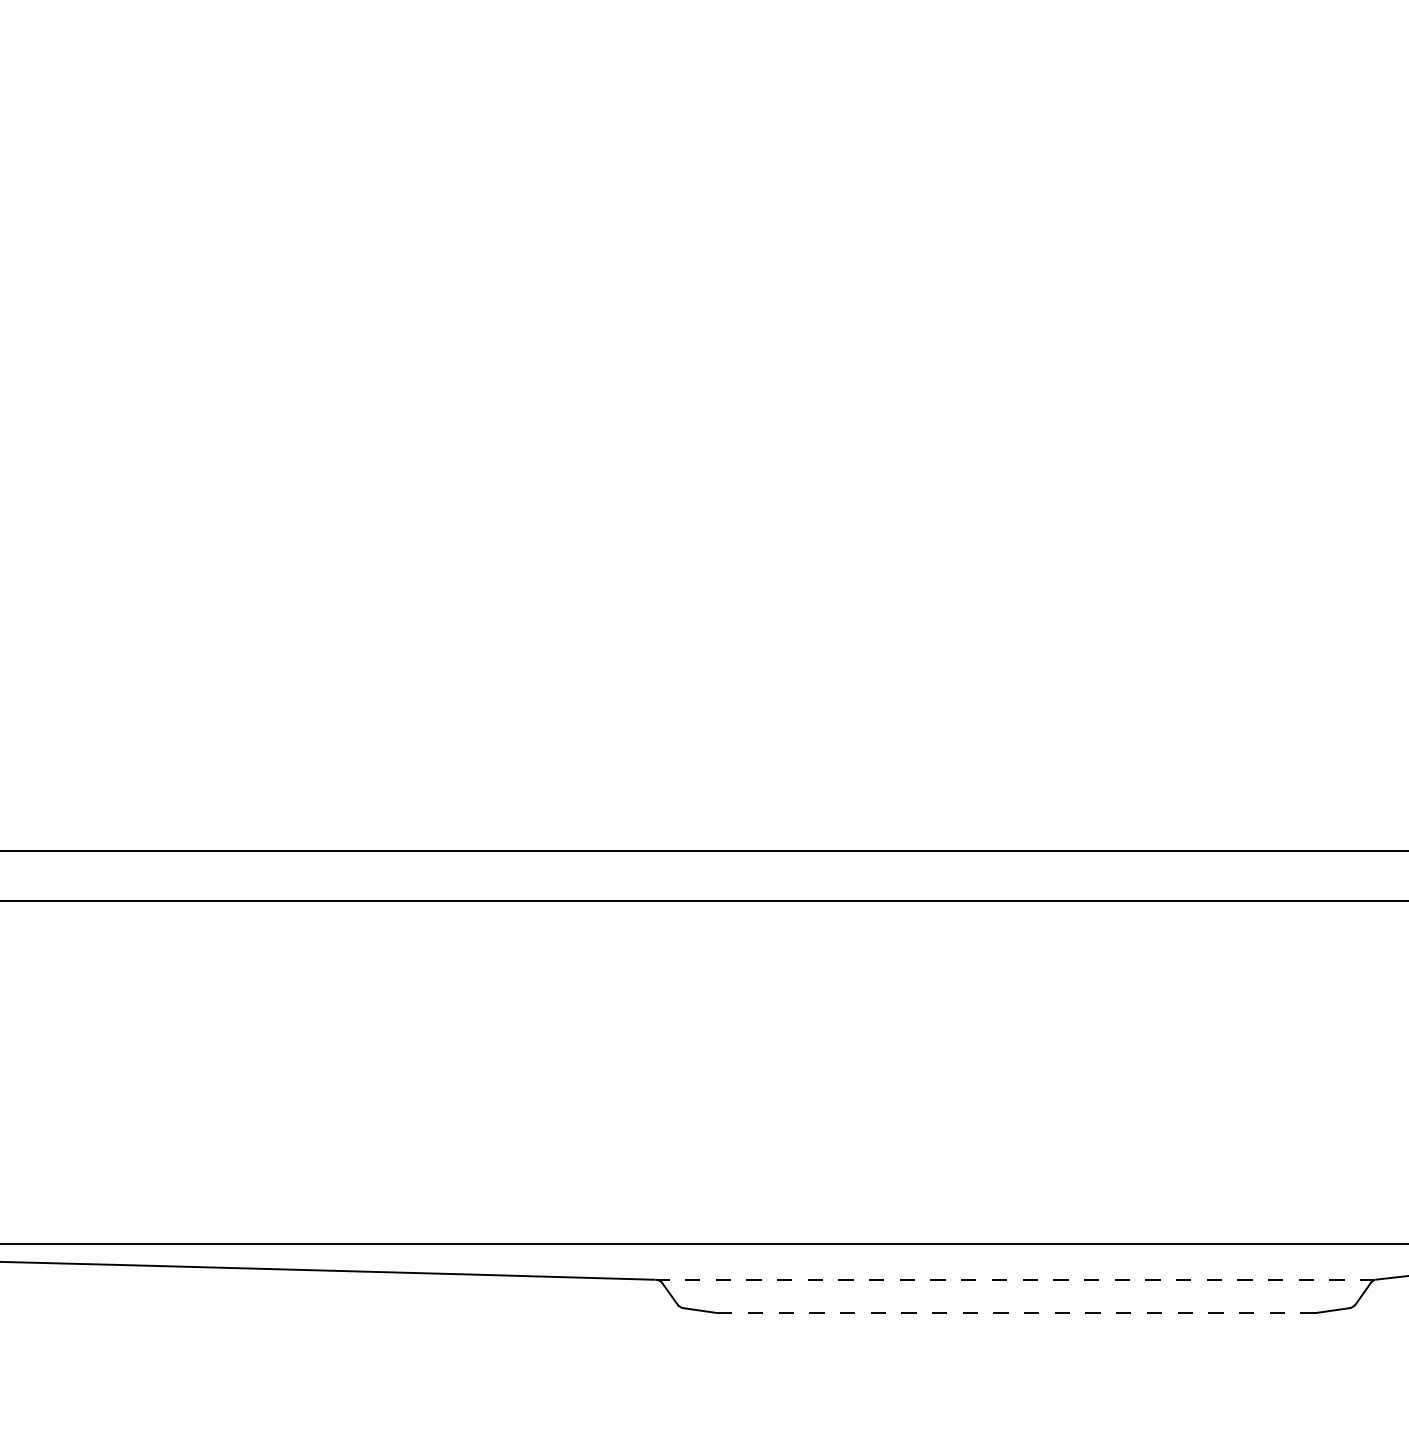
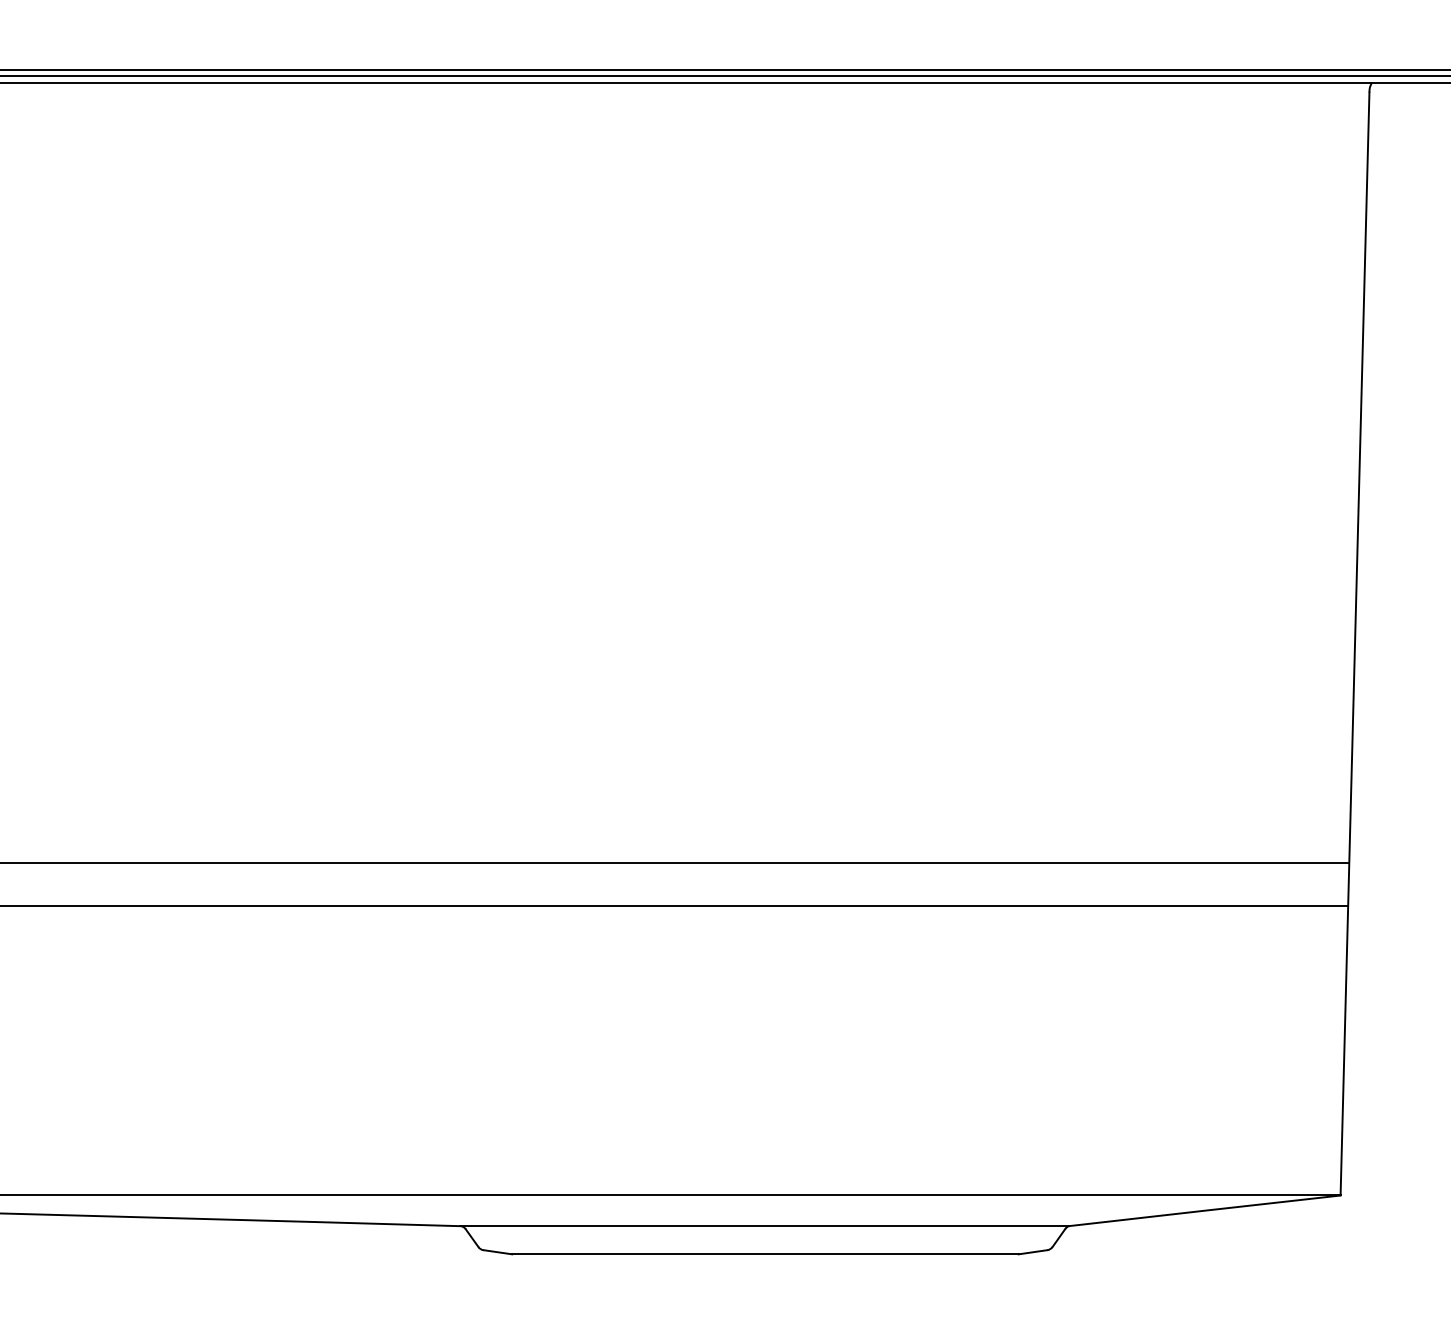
line: (1015, 1280) -> (764, 1226), dashed -> solid
line: (1015, 1313) -> (764, 1254), dashed -> solid

